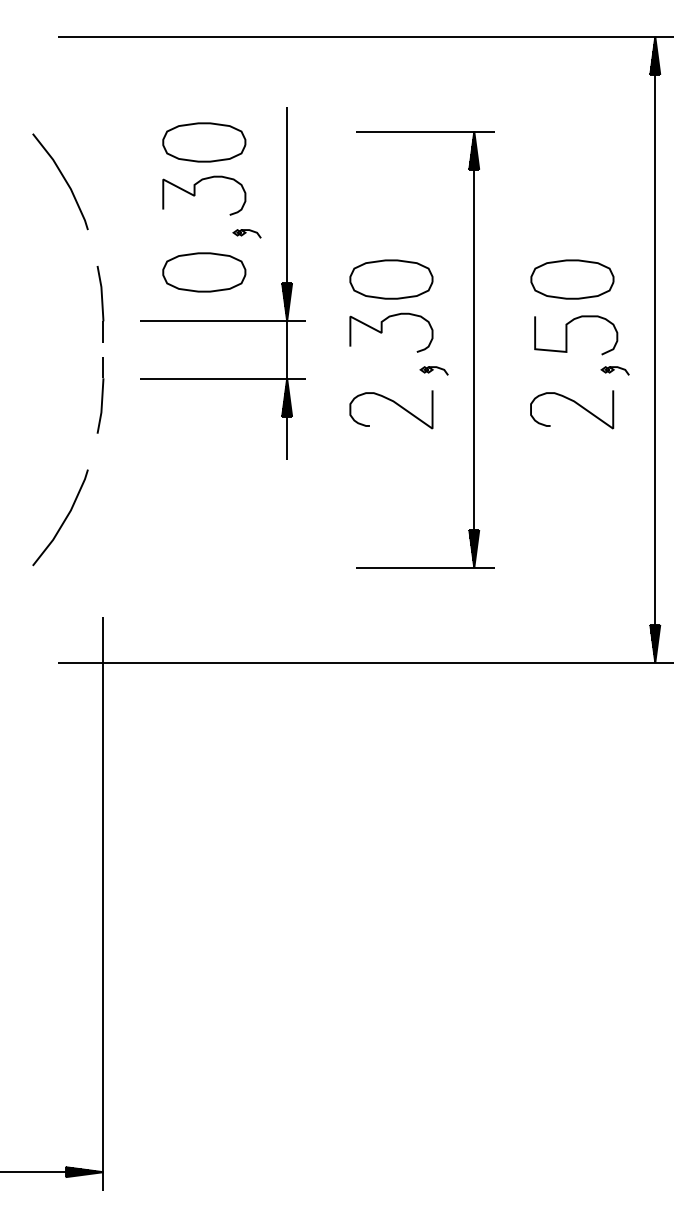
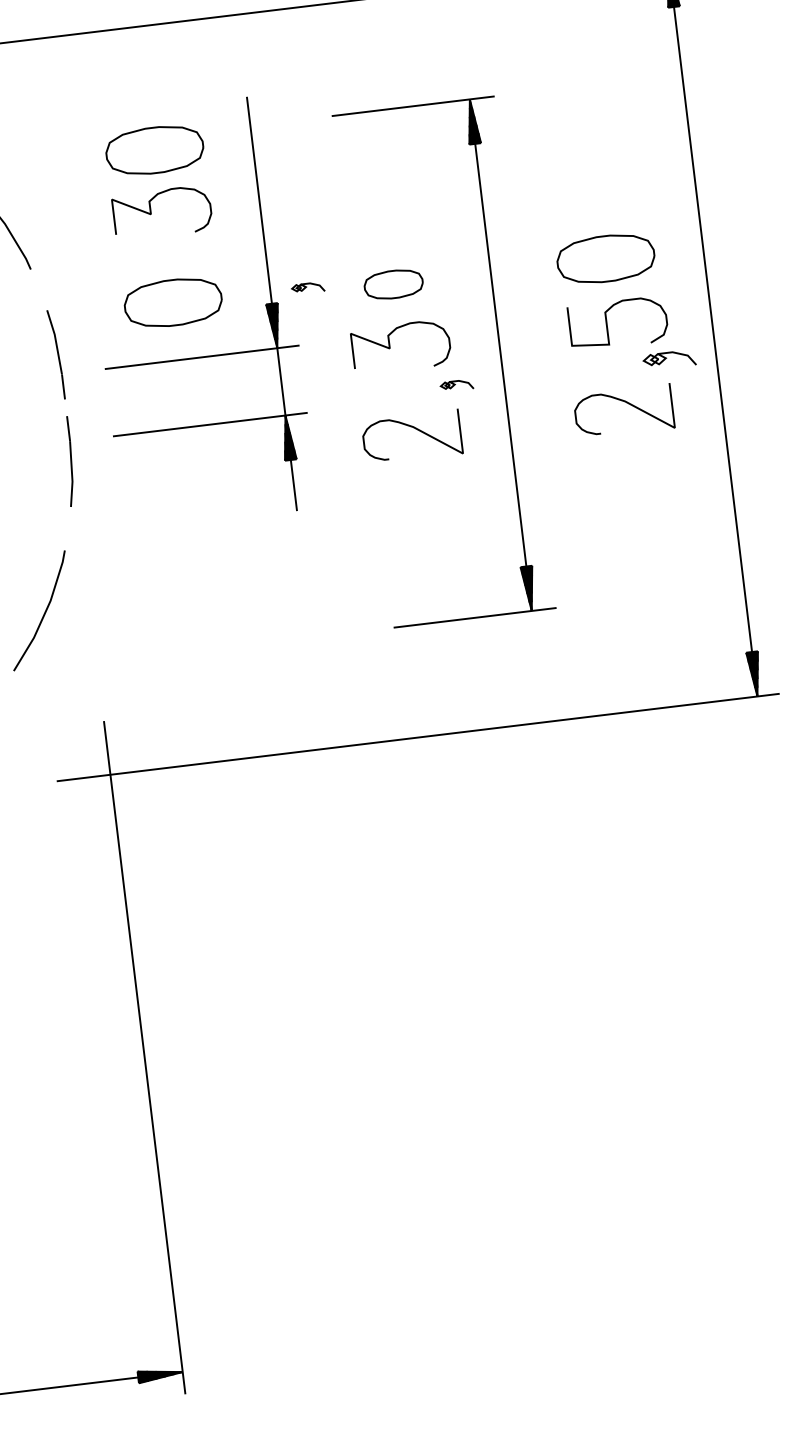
part: (246, 233) -> (307, 287), moved
part: (391, 279) -> (393, 284), size x0.6
part: (614, 370) -> (668, 359), size x1.6

